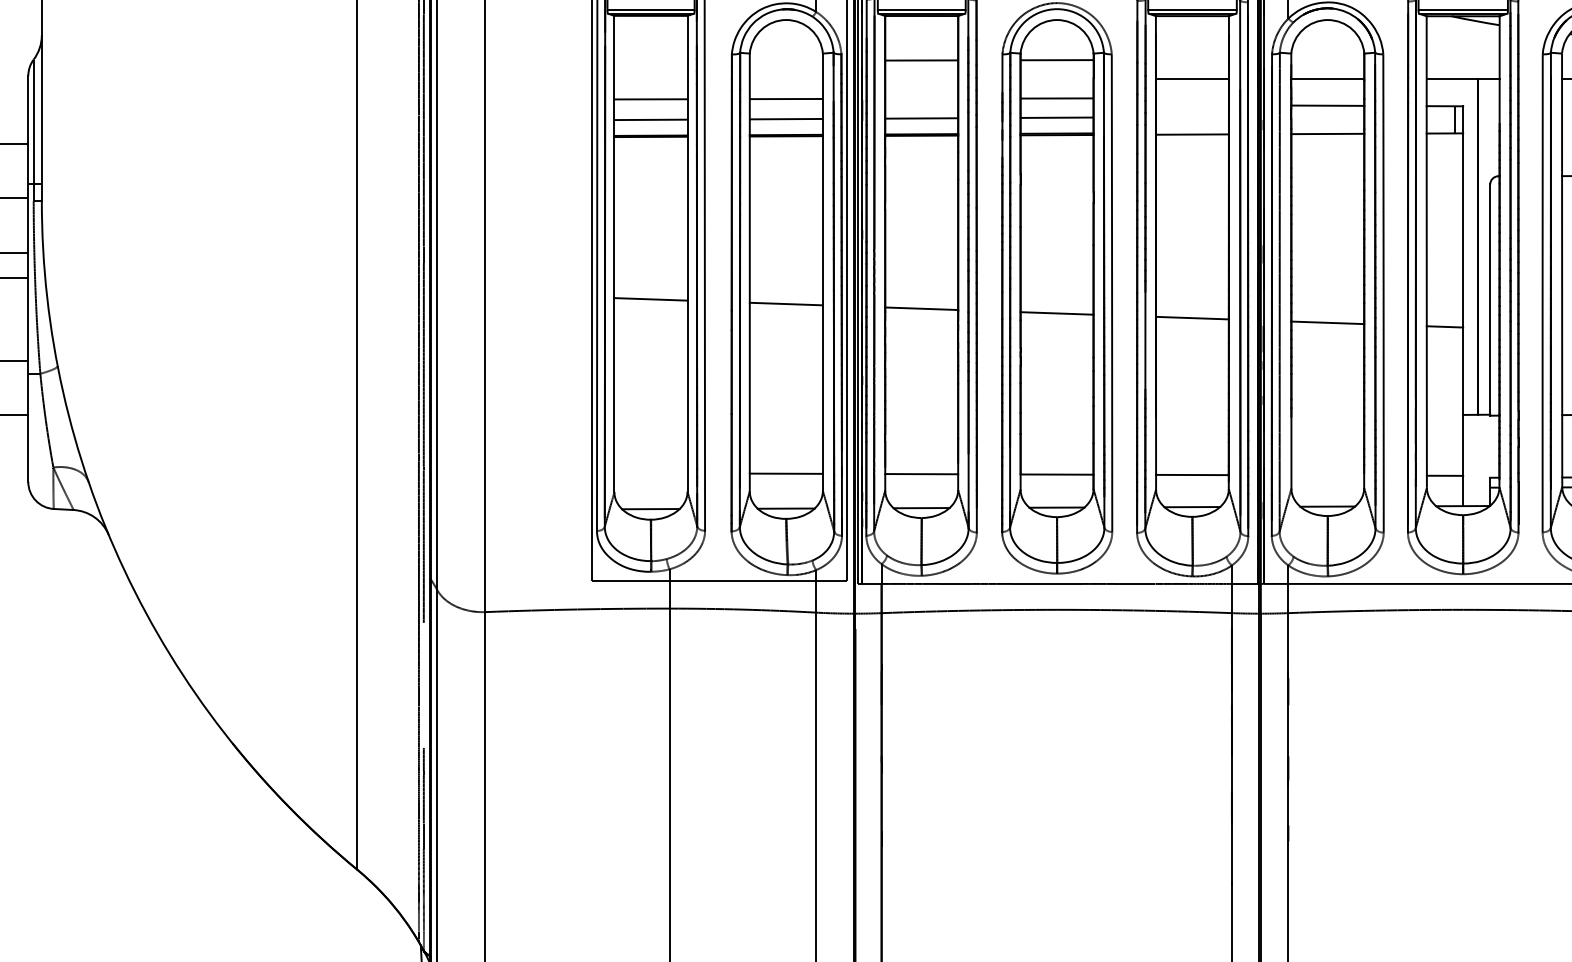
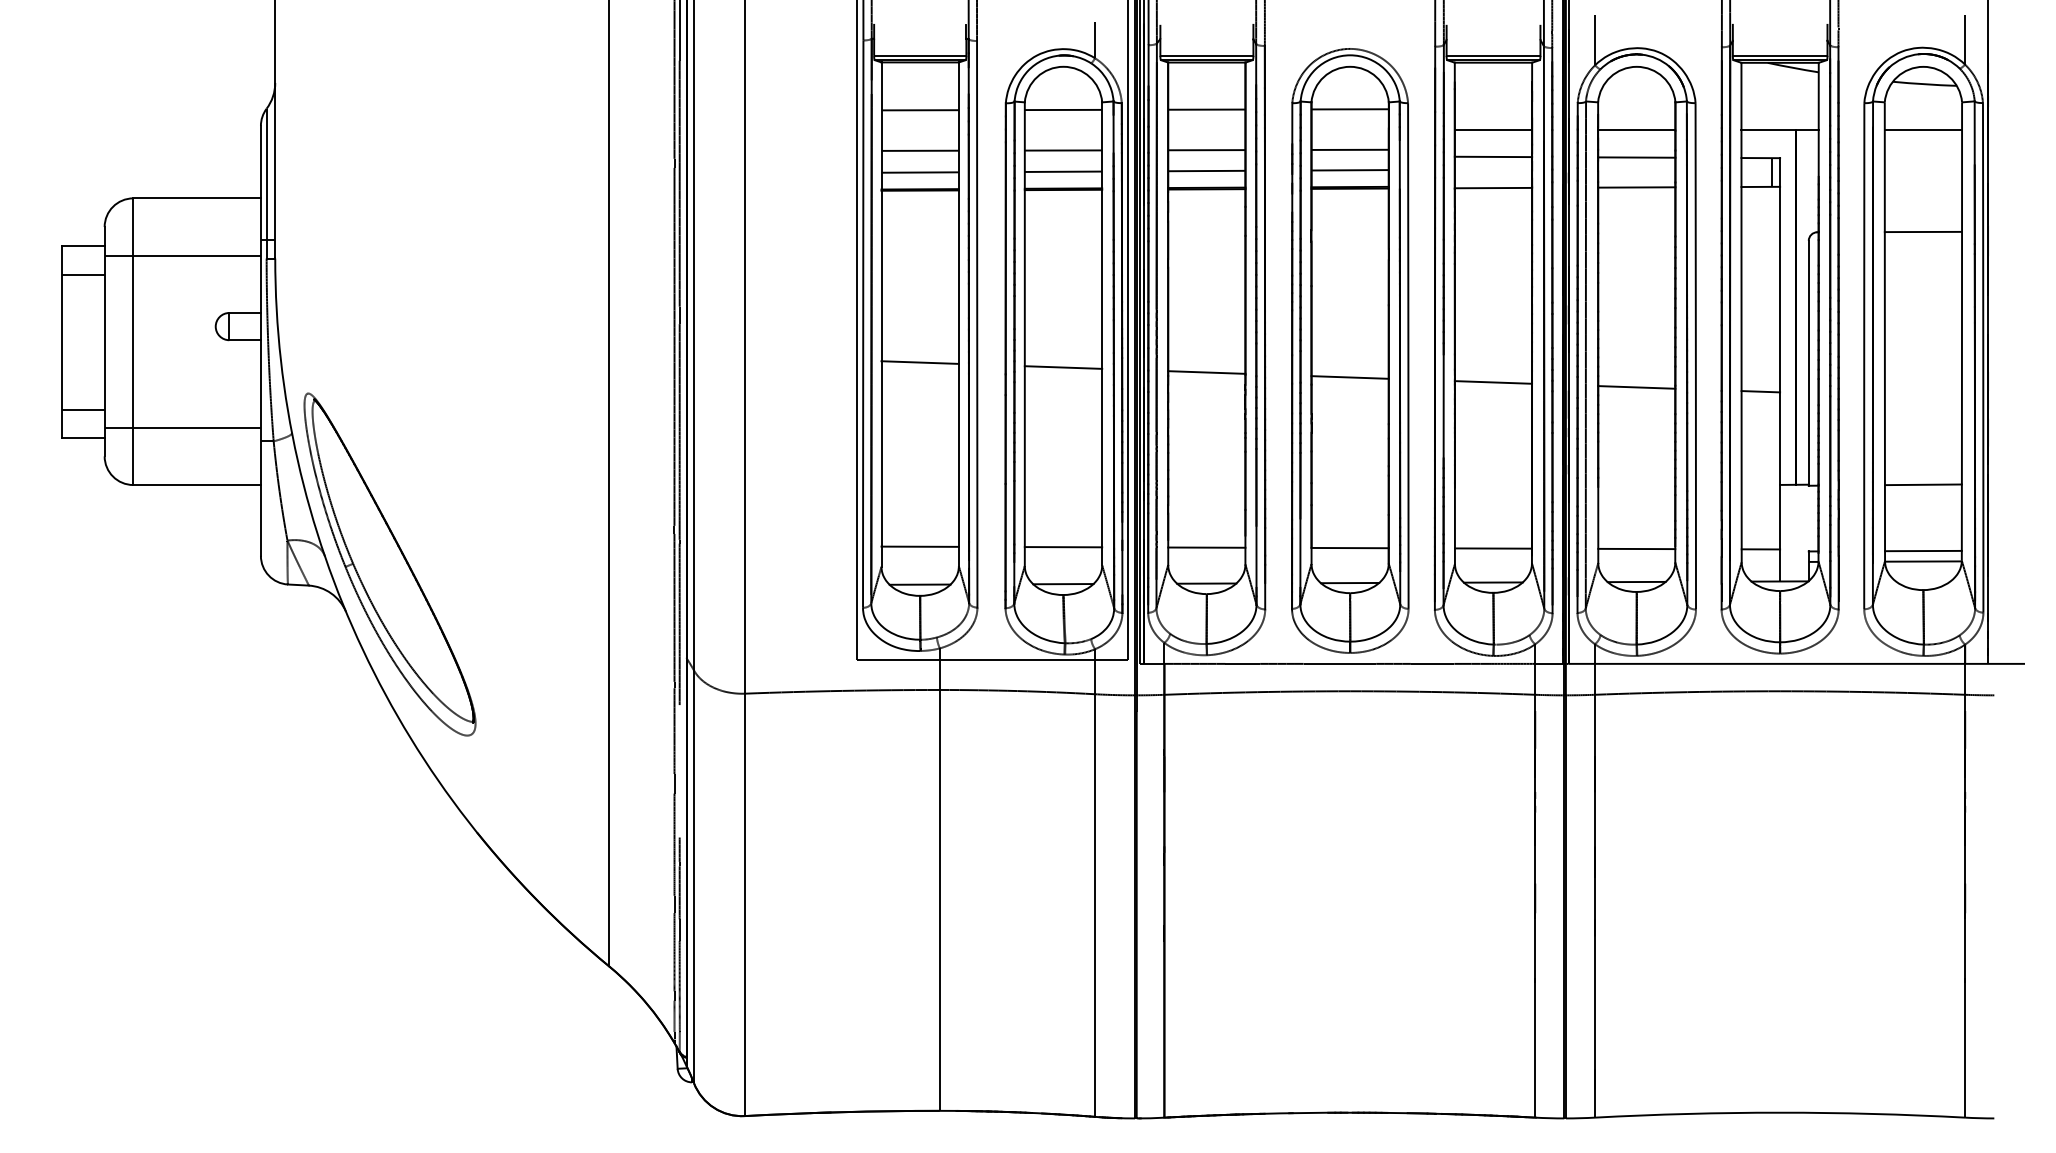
line: (786, 60) -> (1063, 109), added
line: (650, 61) -> (919, 110), added
line: (921, 99) -> (1206, 150), added
line: (1192, 104) -> (1493, 156), added
line: (650, 473) -> (919, 546), added
line: (1327, 474) -> (1636, 548), added
part: (149, 490) -> (389, 564), added

